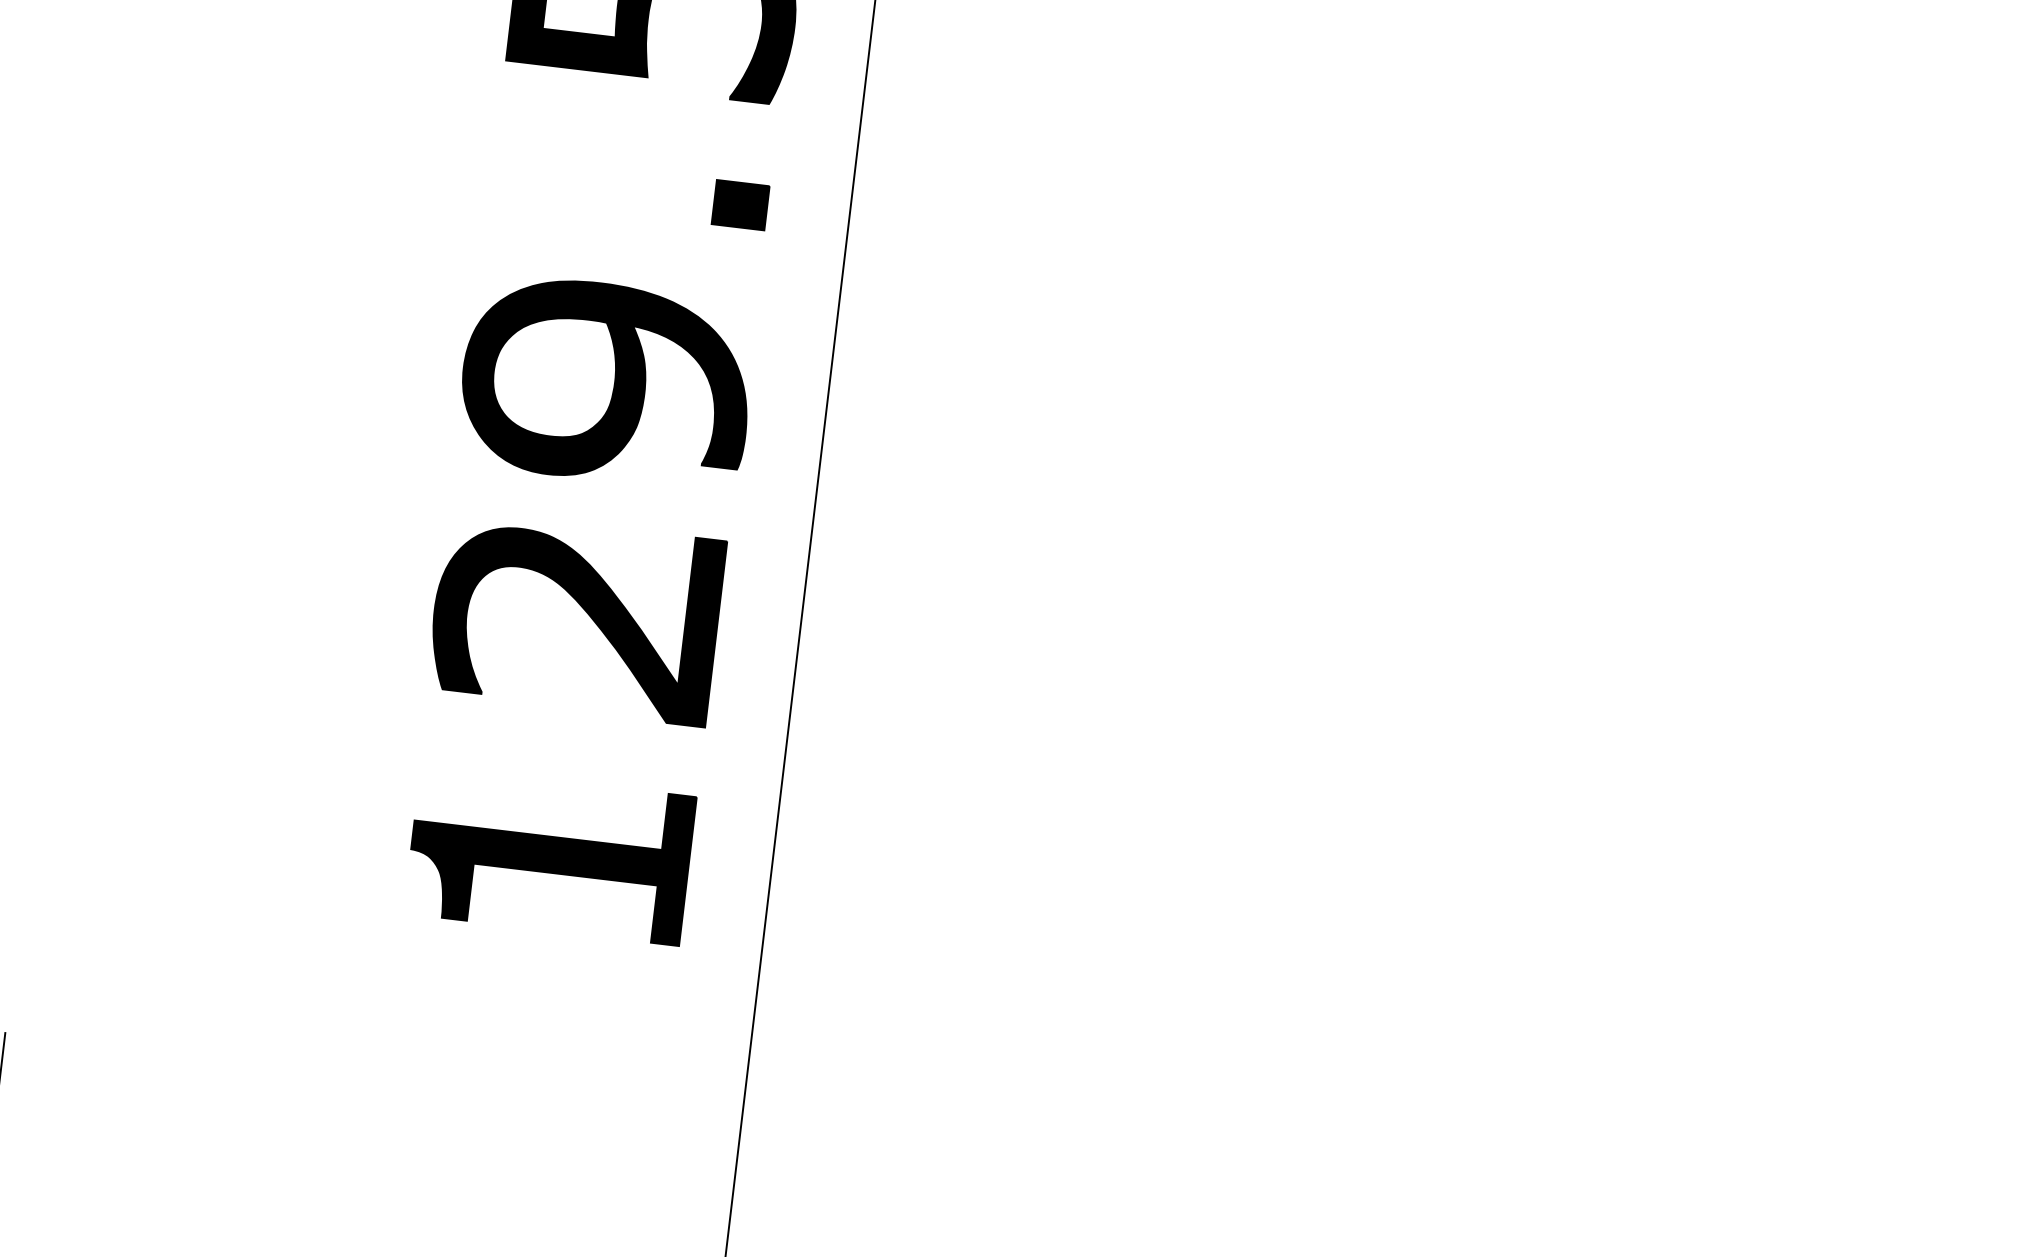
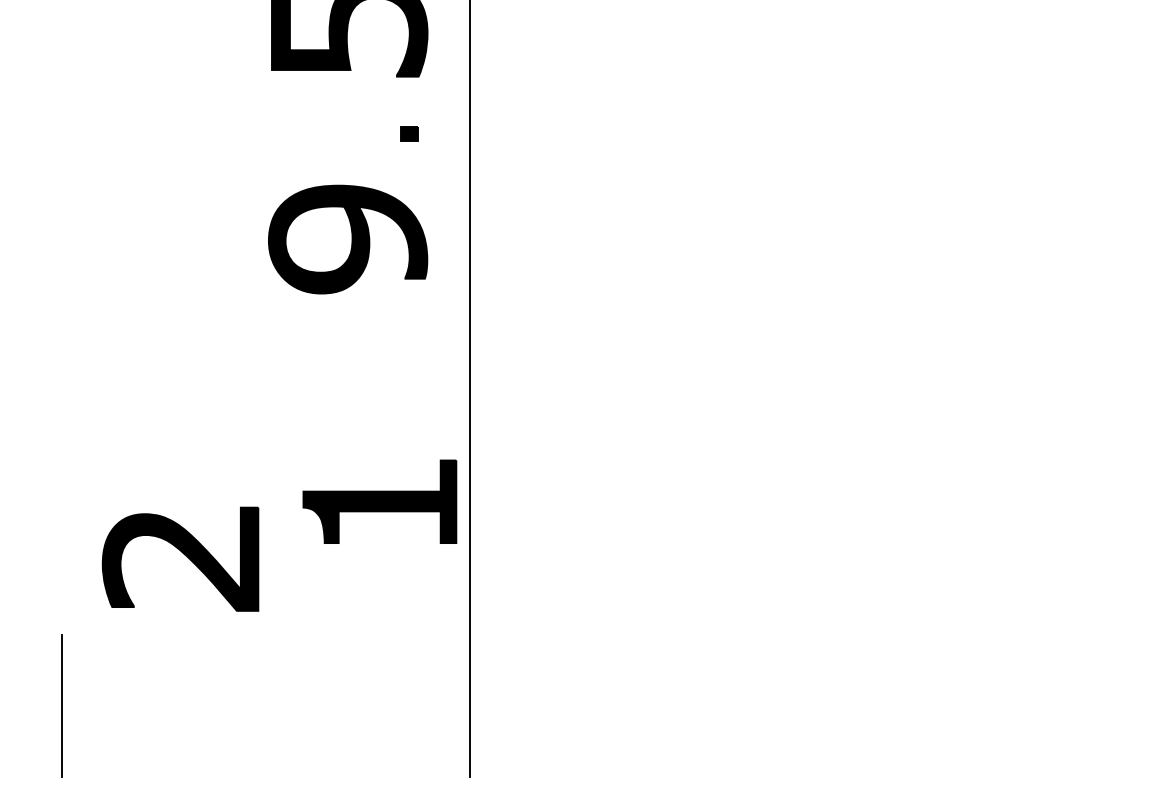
part: (740, 204) -> (409, 133), size x0.6
part: (576, 616) -> (180, 558), moved
part: (549, 854) -> (379, 501), moved

